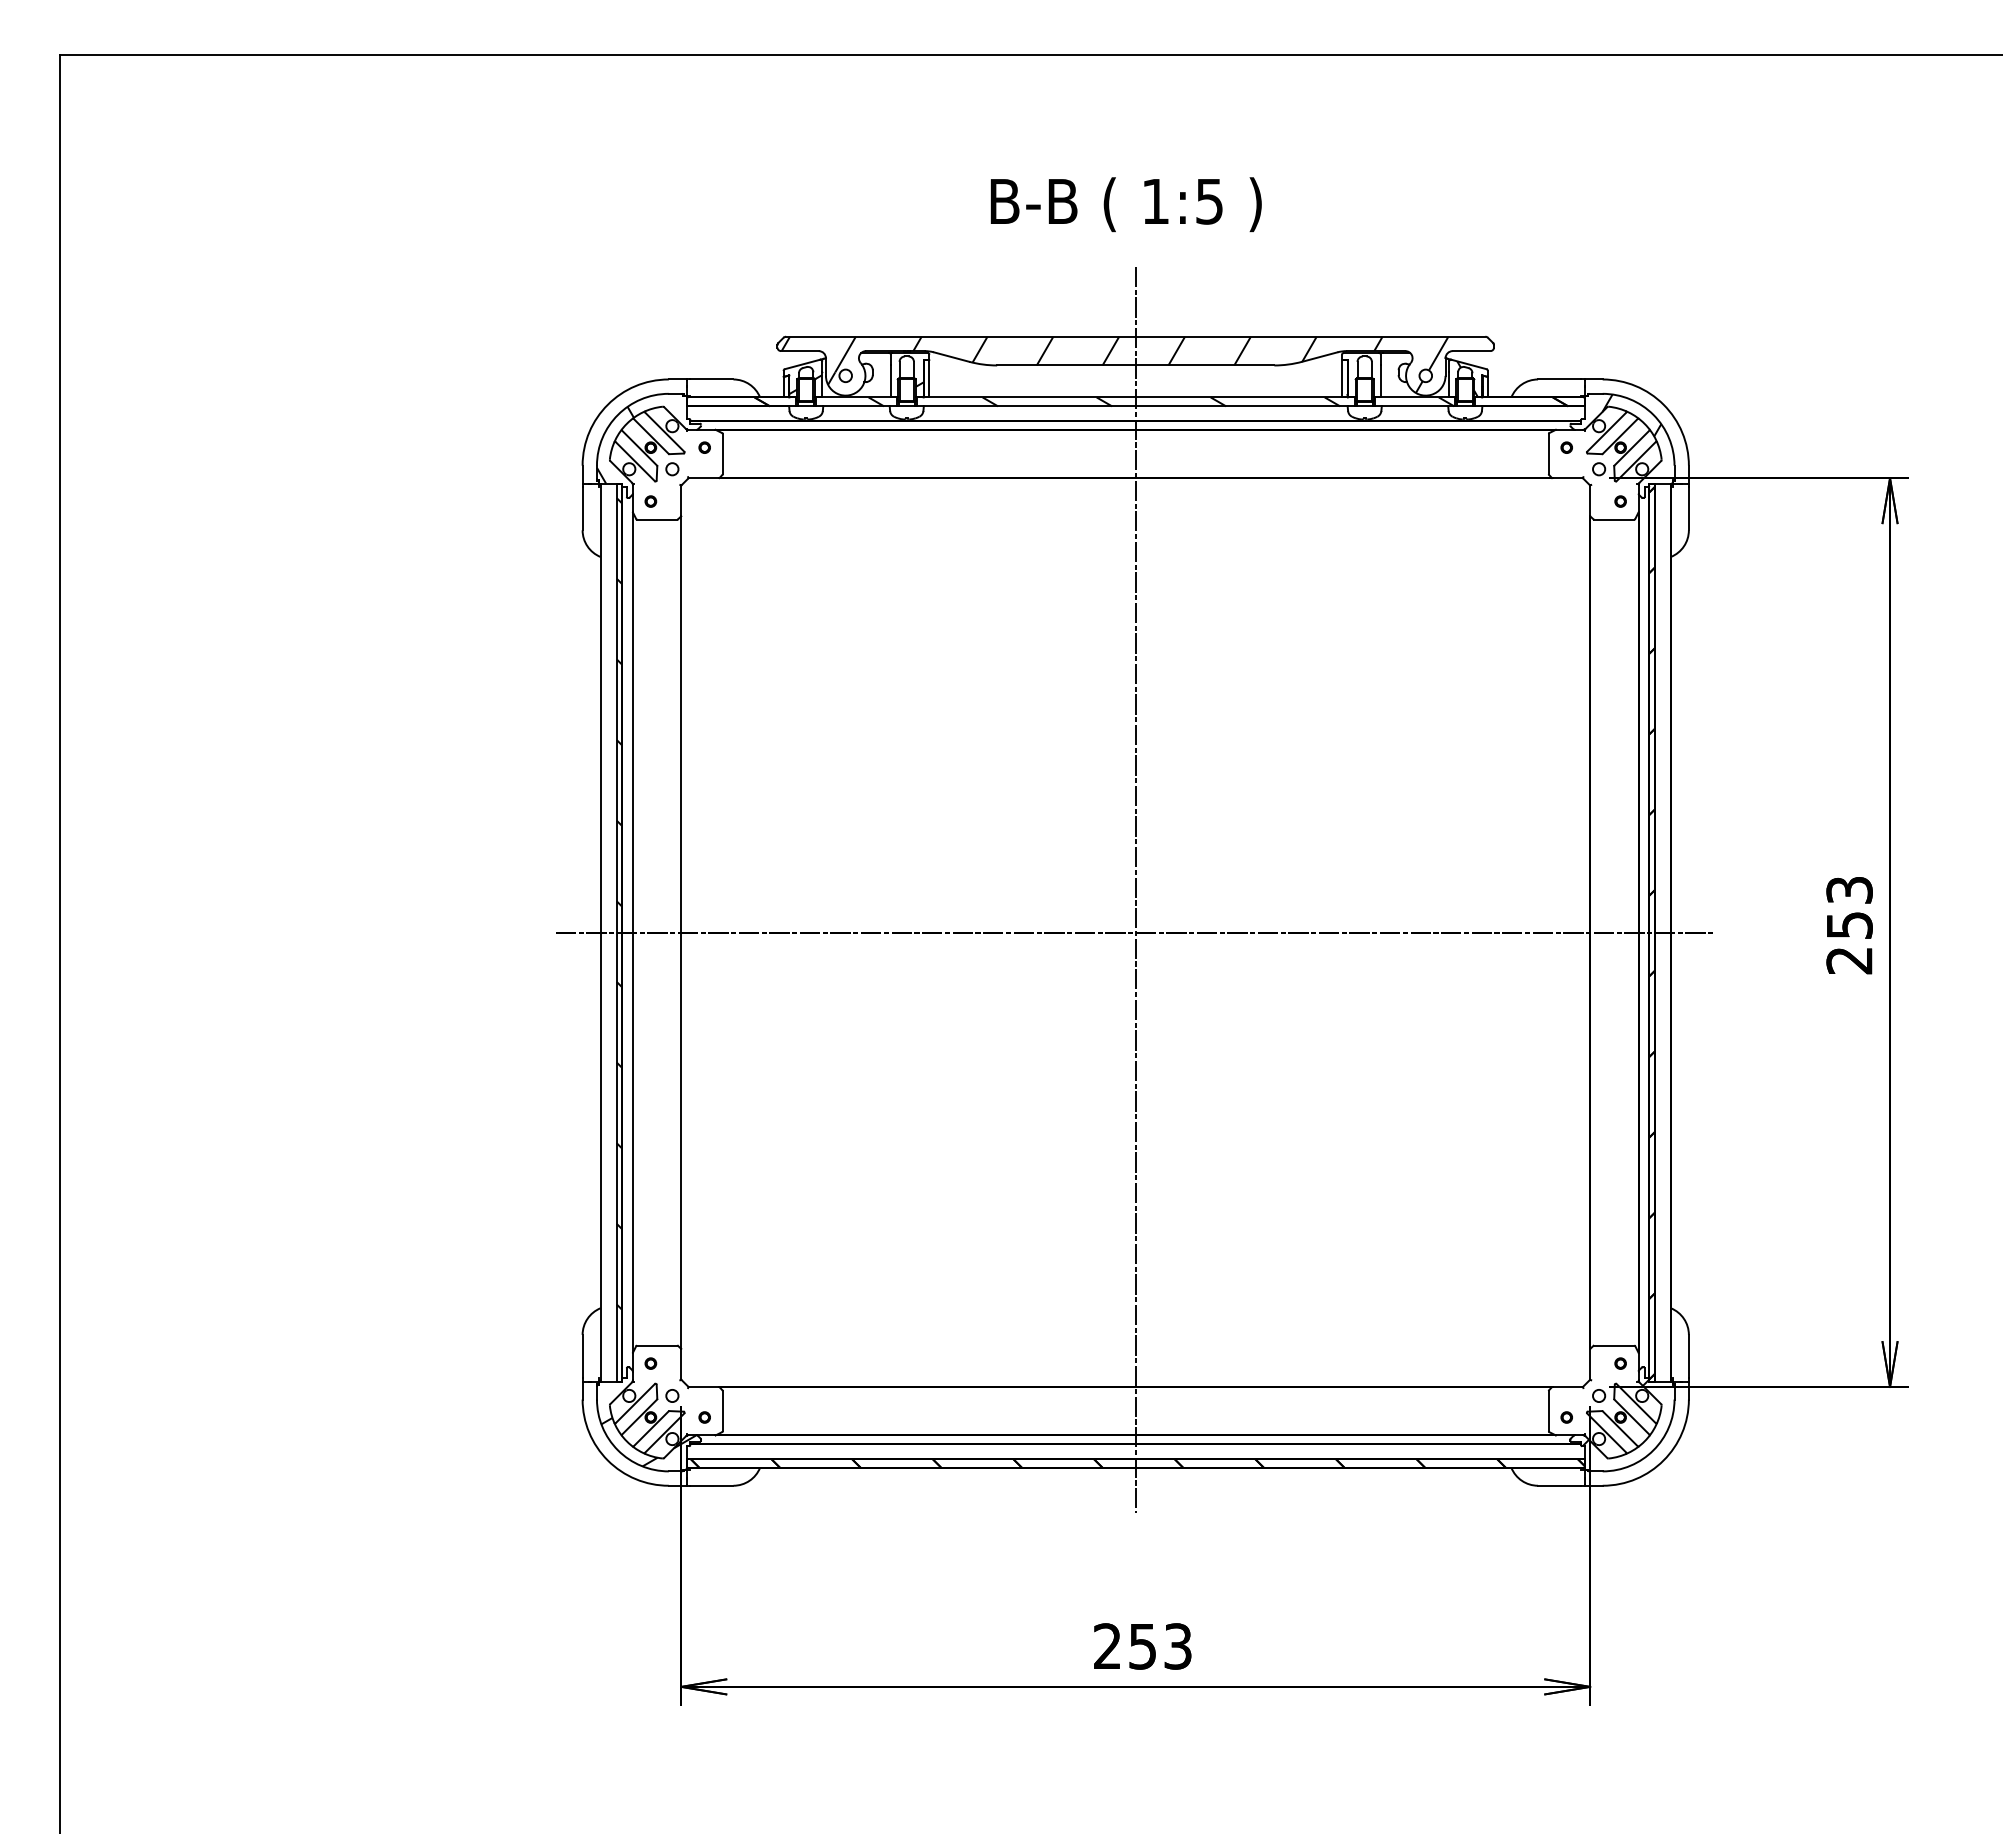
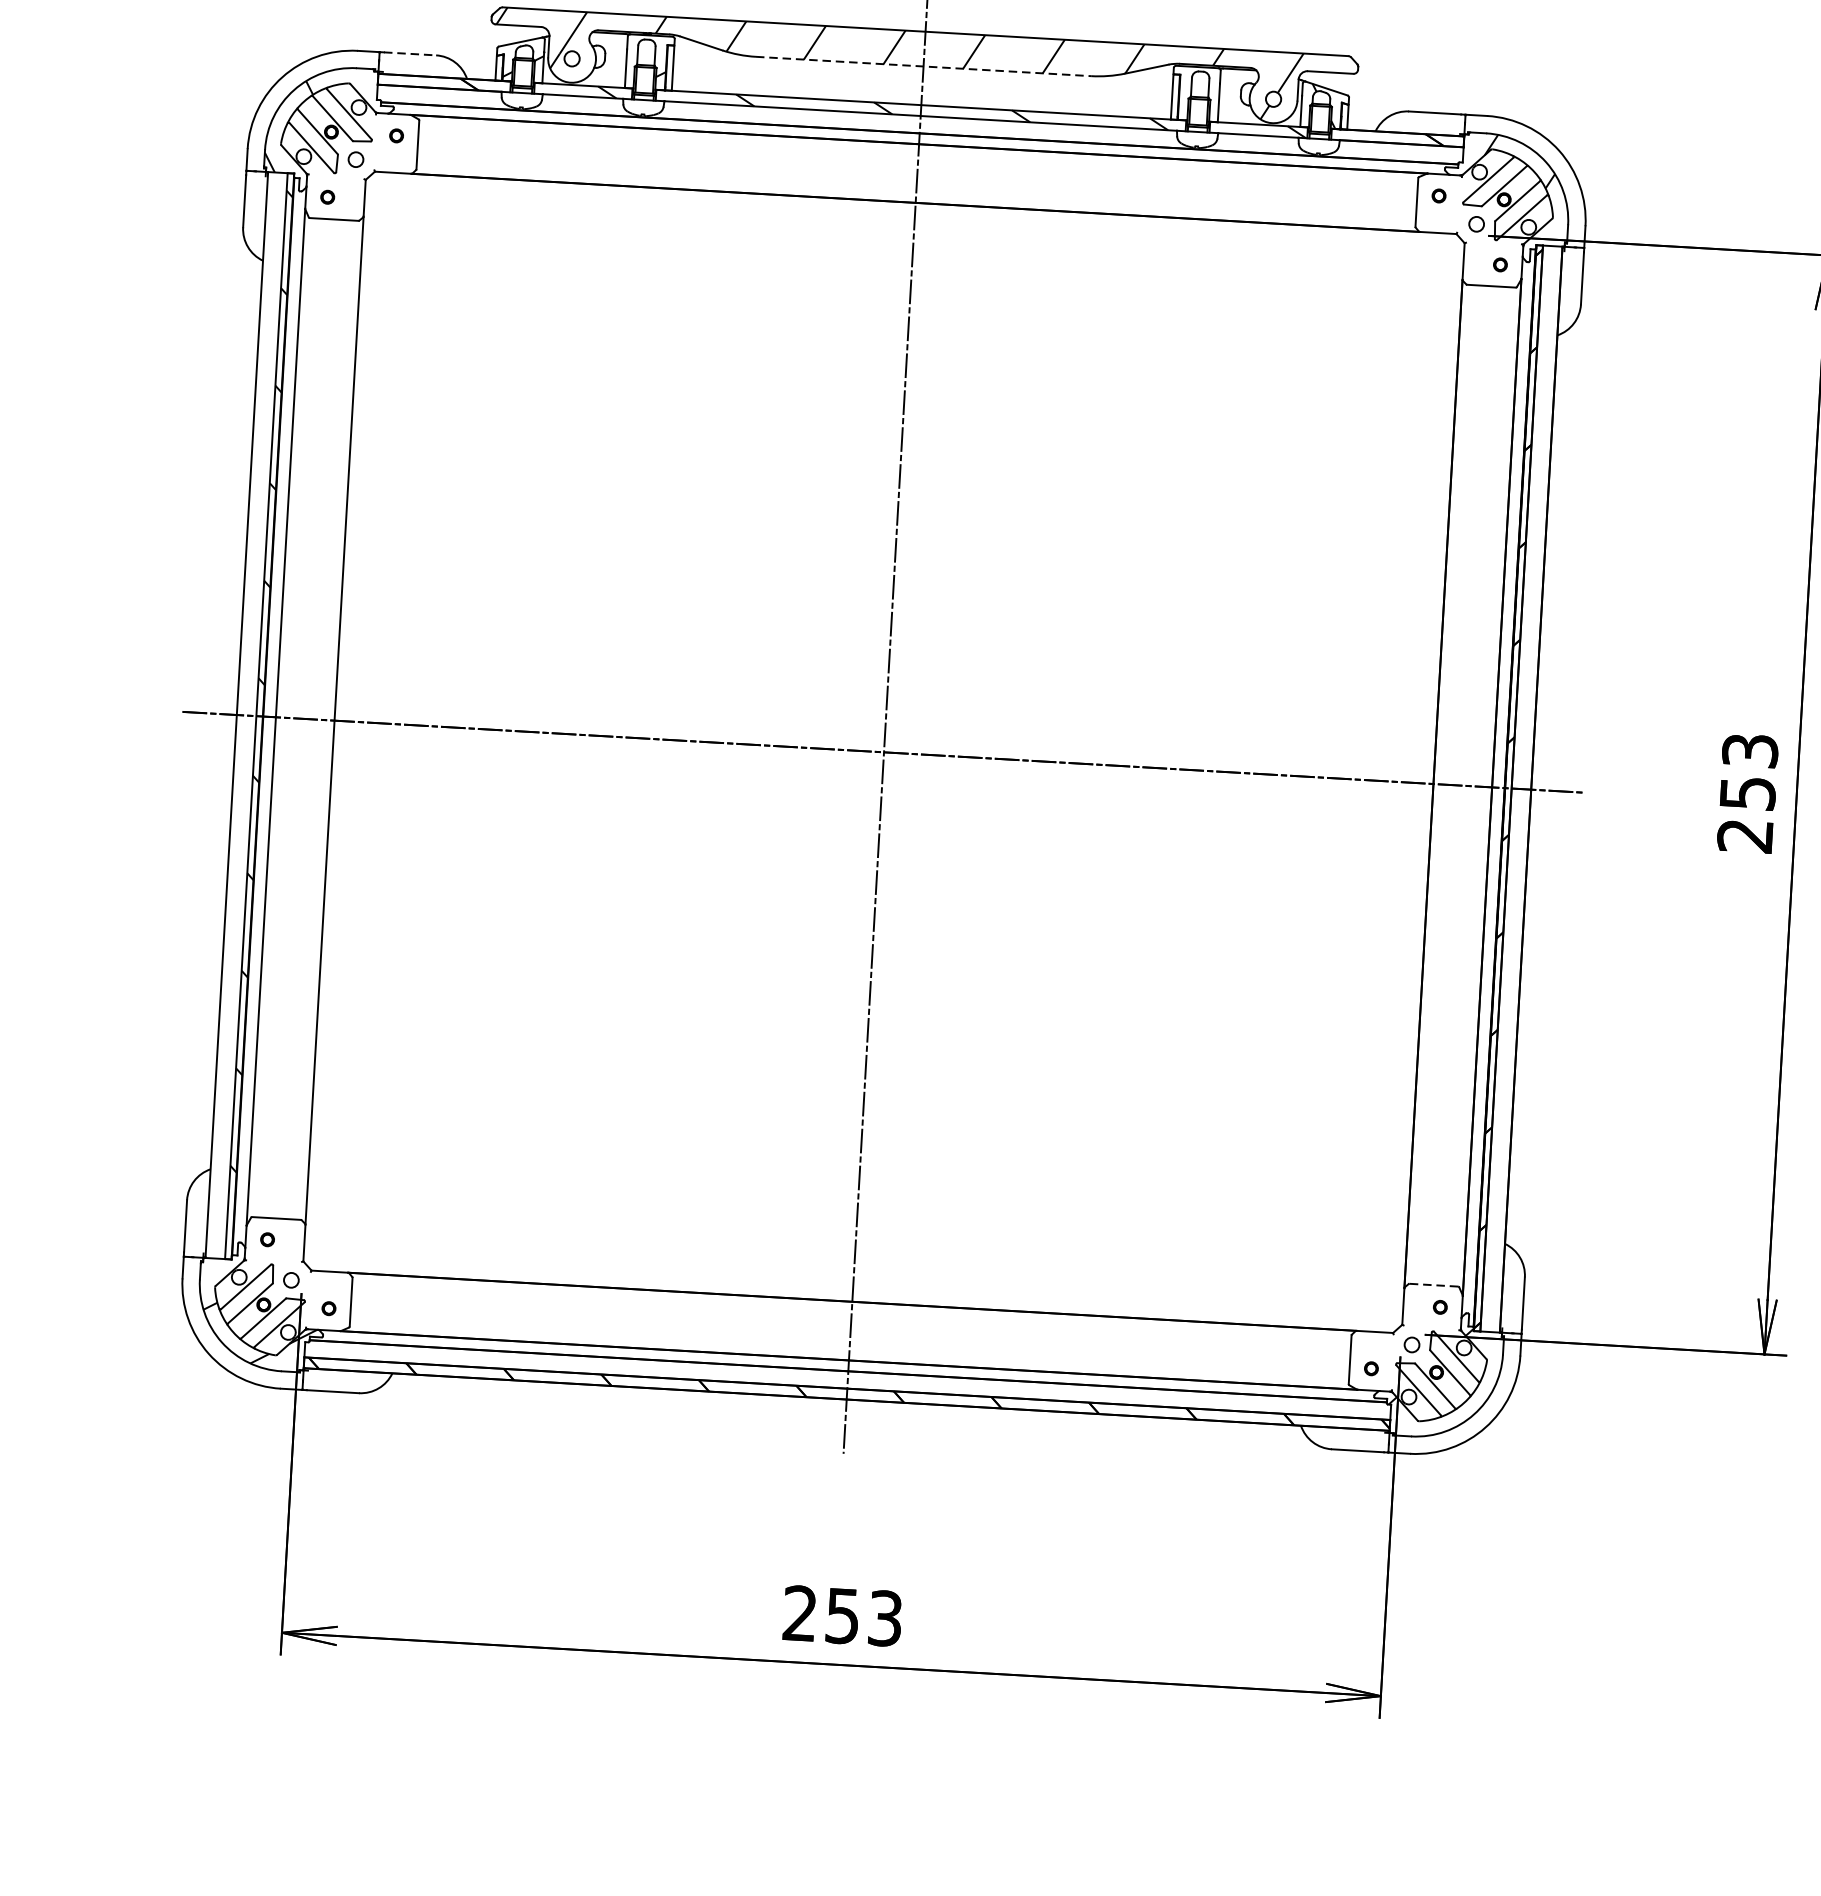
line: (1135, 365) -> (923, 66), solid -> dashed
line: (711, 379) -> (409, 53), solid -> dashed
line: (1613, 1345) -> (1432, 1284), solid -> dashed

